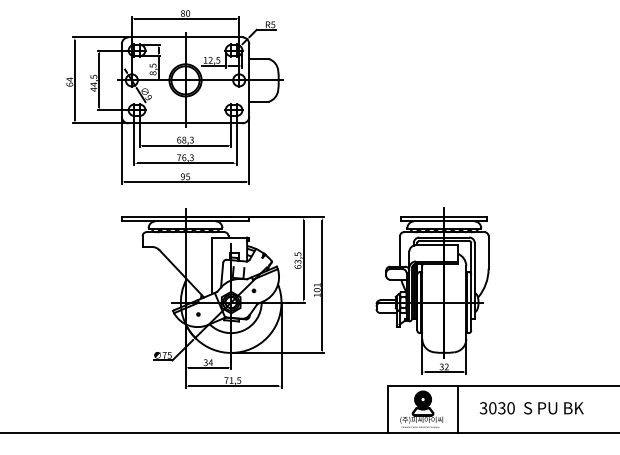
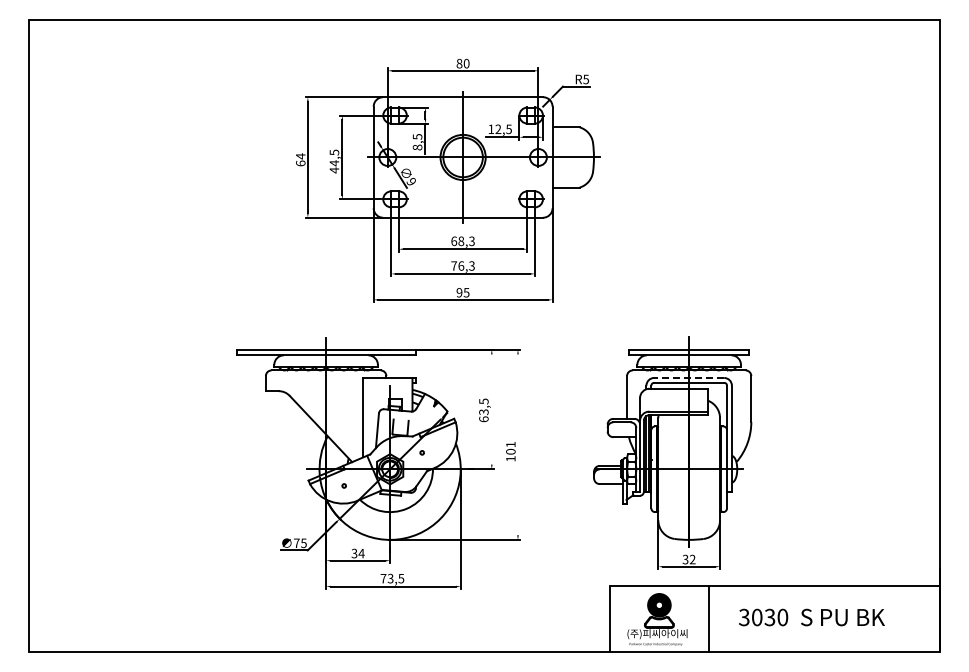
part: (175, 96) -> (448, 180), moved
line: (443, 237) -> (688, 377), solid -> dashed
line: (303, 260) -> (491, 409), removed
line: (322, 284) -> (518, 444), removed
text: (231, 380) -> (390, 578), 71,5 -> 73,5

